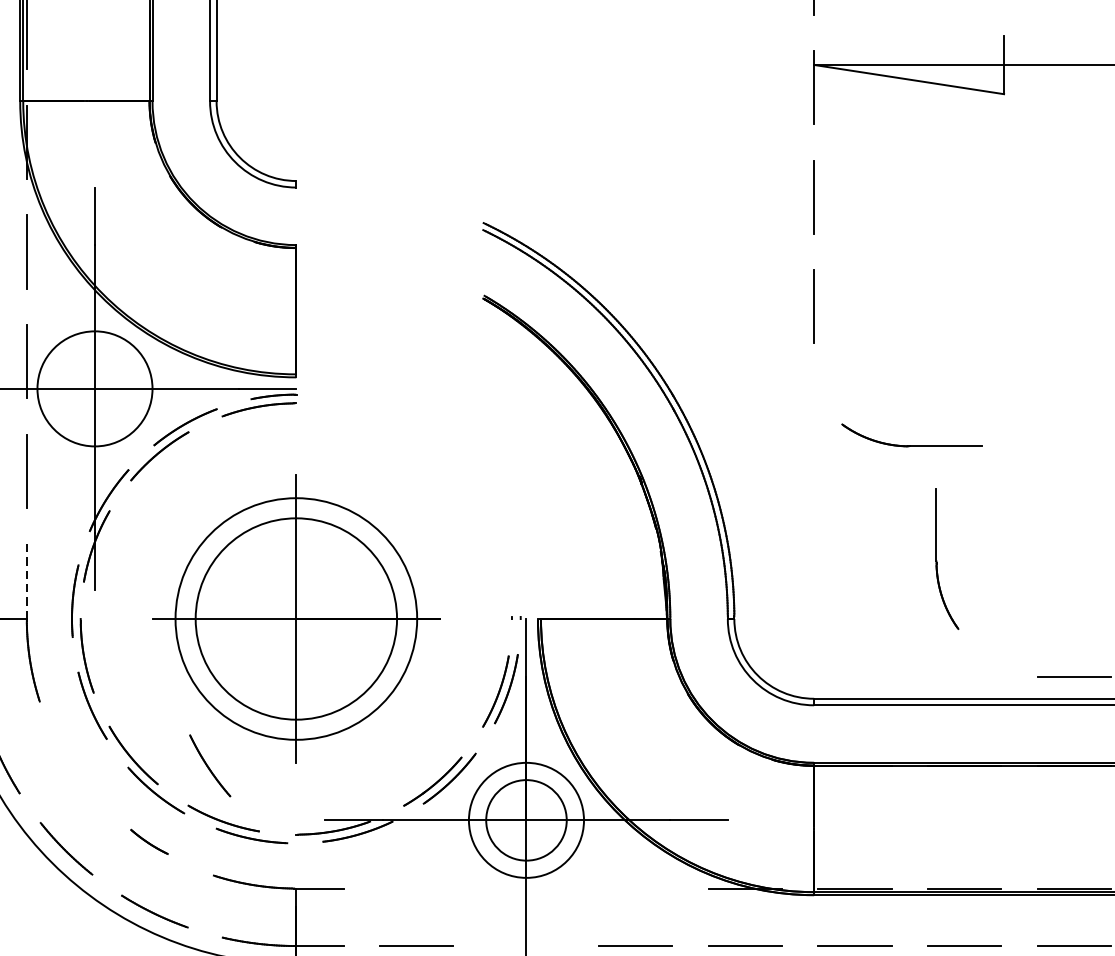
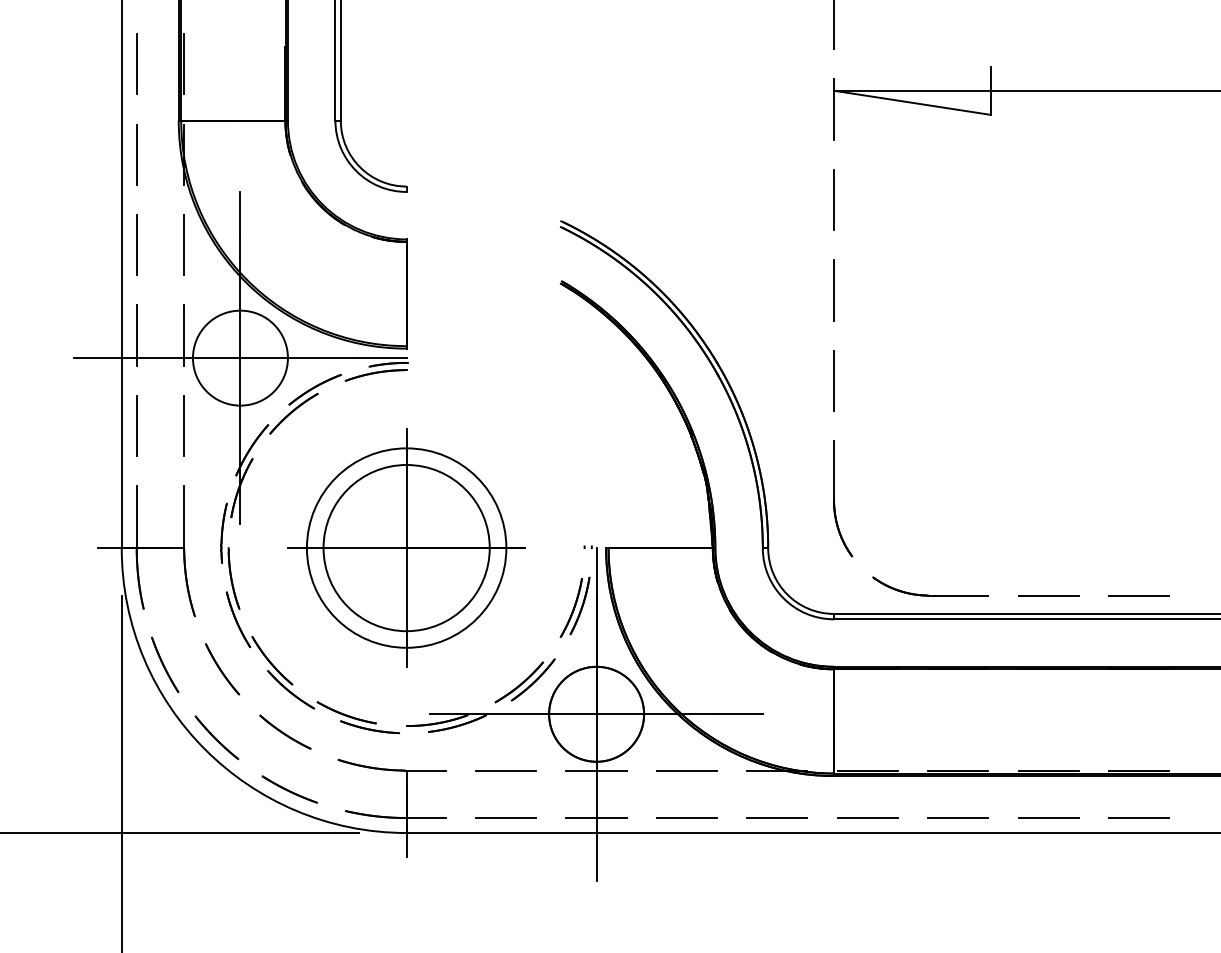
line: (814, 415) -> (834, 380), added
part: (909, 445) -> (928, 594), moved
part: (937, 558) -> (834, 498), moved
line: (27, 581) -> (184, 517), dashed -> solid
part: (210, 766) -> (222, 669), moved
circle: (526, 819) -> (596, 713), size x1.43
part: (149, 841) -> (285, 731), size x1.67
line: (416, 888) -> (505, 770), added
line: (526, 888) -> (596, 770), added
line: (635, 888) -> (686, 770), added
line: (526, 946) -> (596, 818), added

